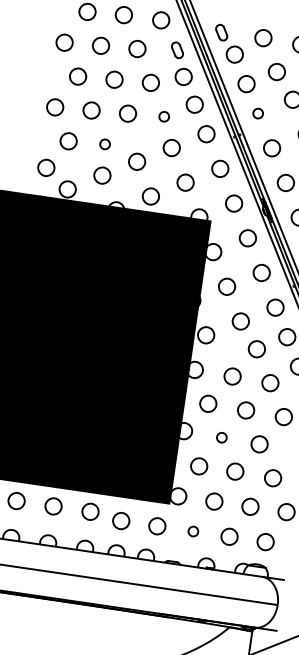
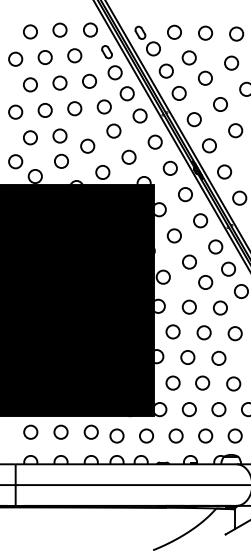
circle: (257, 113) -> (178, 93), size x1.67
circle: (163, 116) -> (103, 106), size x1.67
circle: (104, 143) -> (59, 135), size x1.67
circle: (221, 437) -> (187, 357), size x1.67
circle: (192, 530) -> (175, 435), size x1.67

